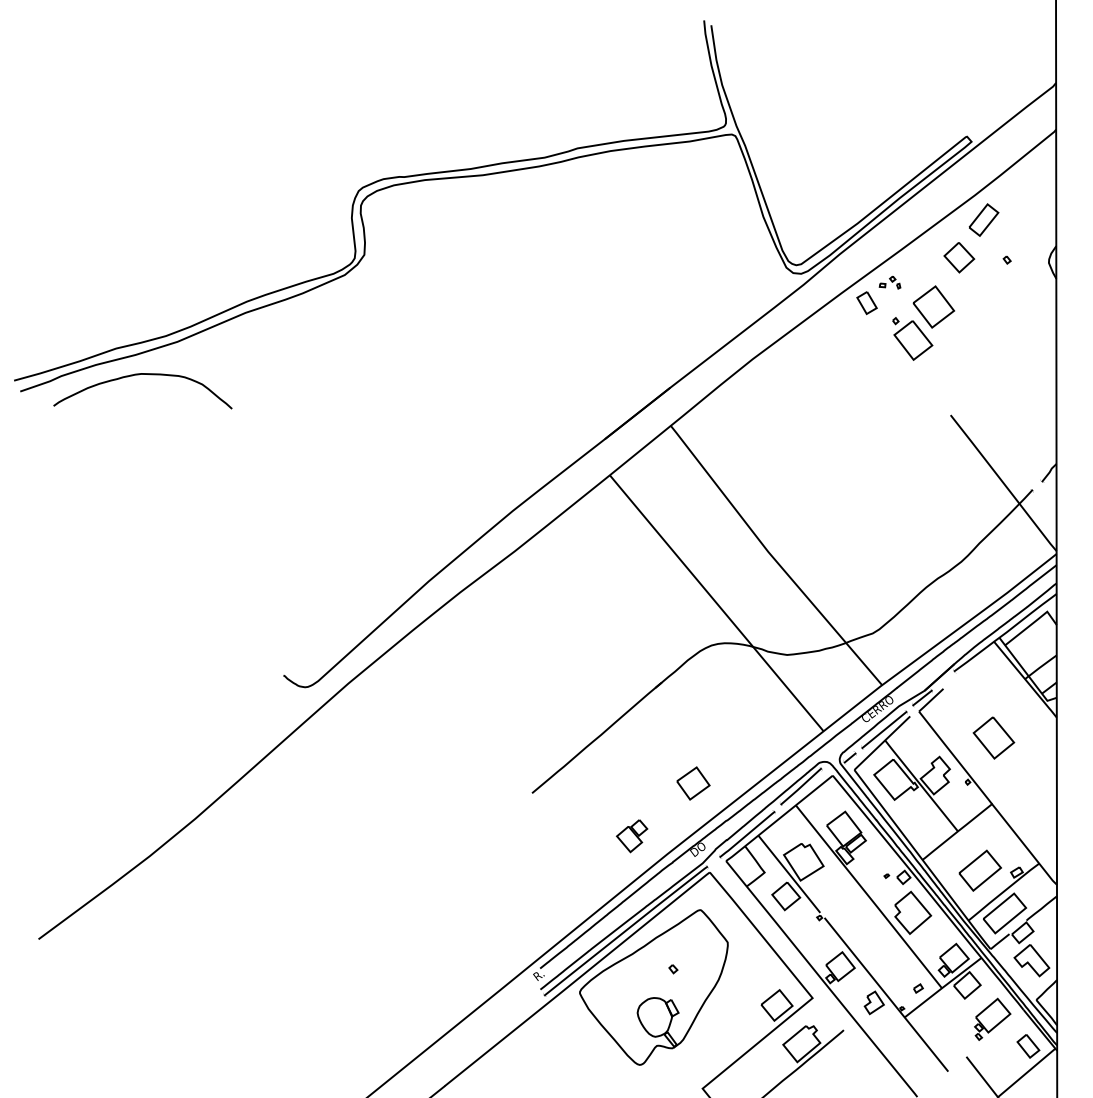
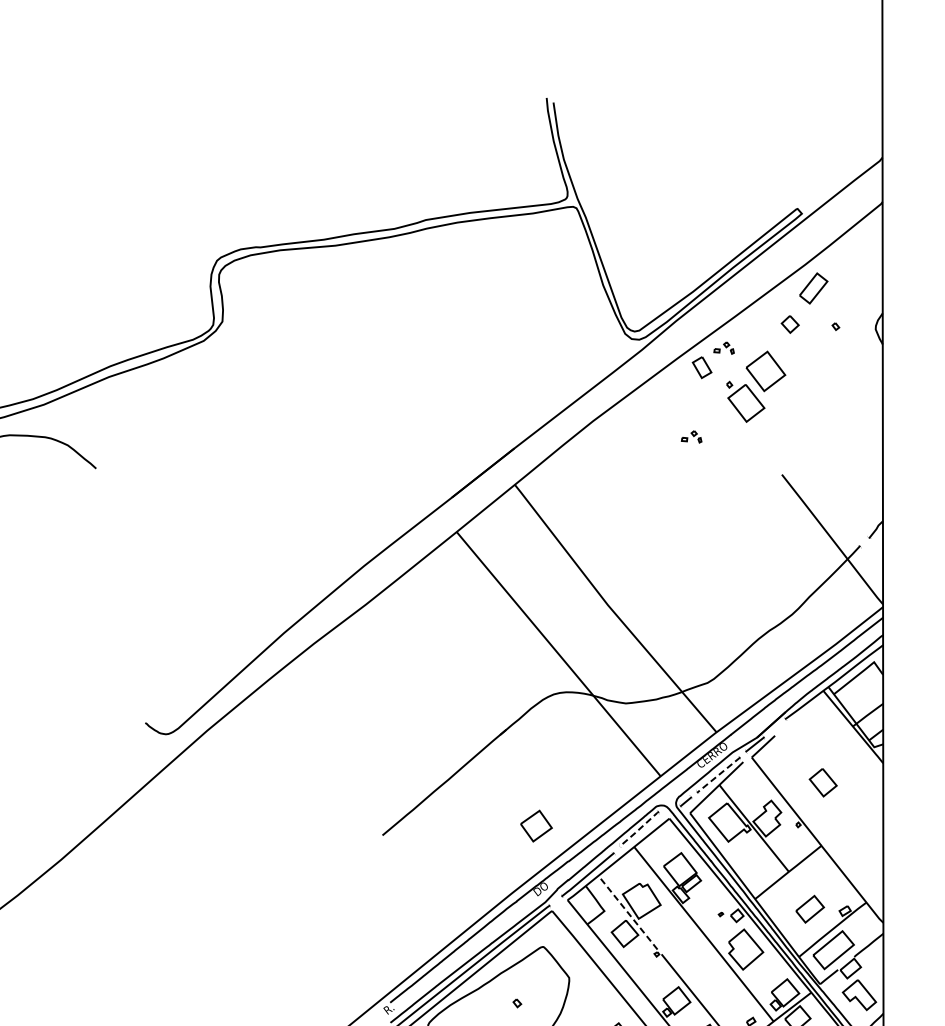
part: (959, 257) -> (790, 324), size x0.6
part: (855, 375) -> (691, 436), added
line: (884, 730) -> (718, 775), solid -> dashed
part: (993, 737) -> (822, 782), size x0.7
line: (801, 786) -> (639, 828), solid -> dashed
part: (632, 836) -> (478, 876), removed
part: (979, 870) -> (809, 909), size x0.7
line: (789, 873) -> (628, 912), solid -> dashed

